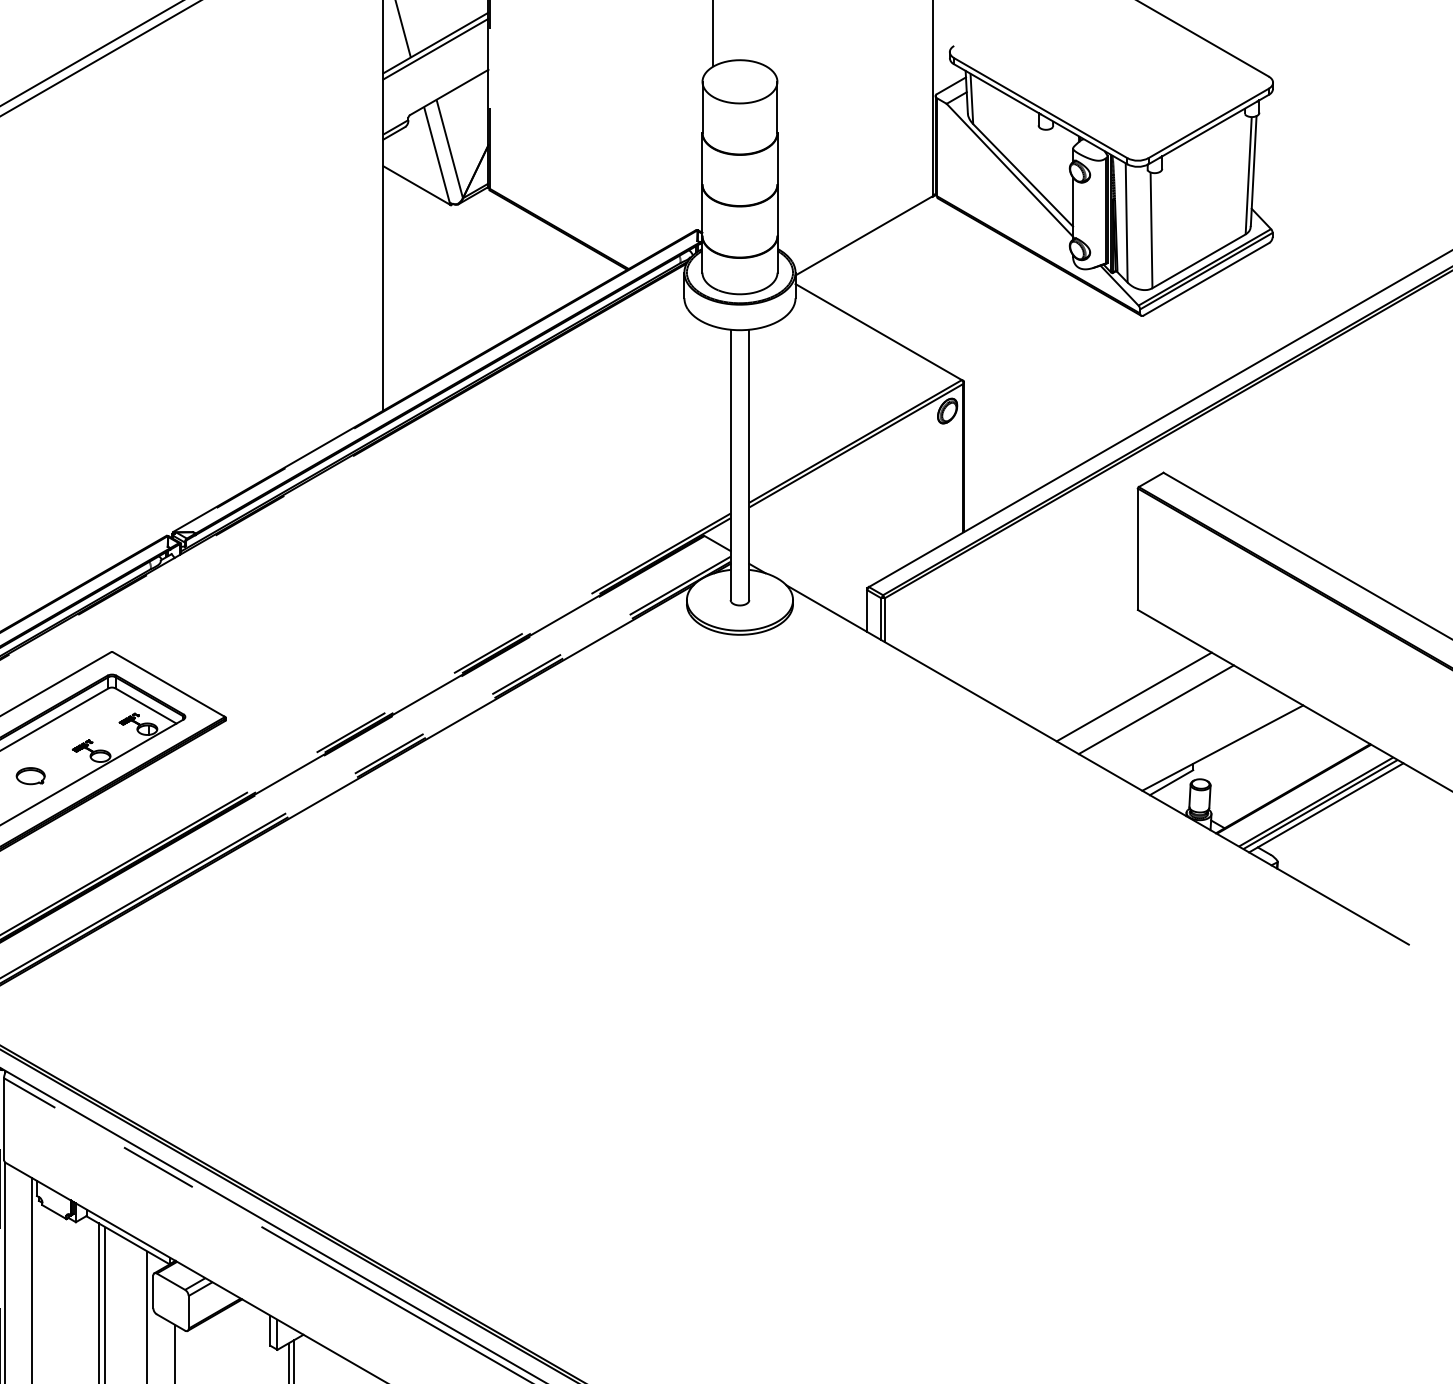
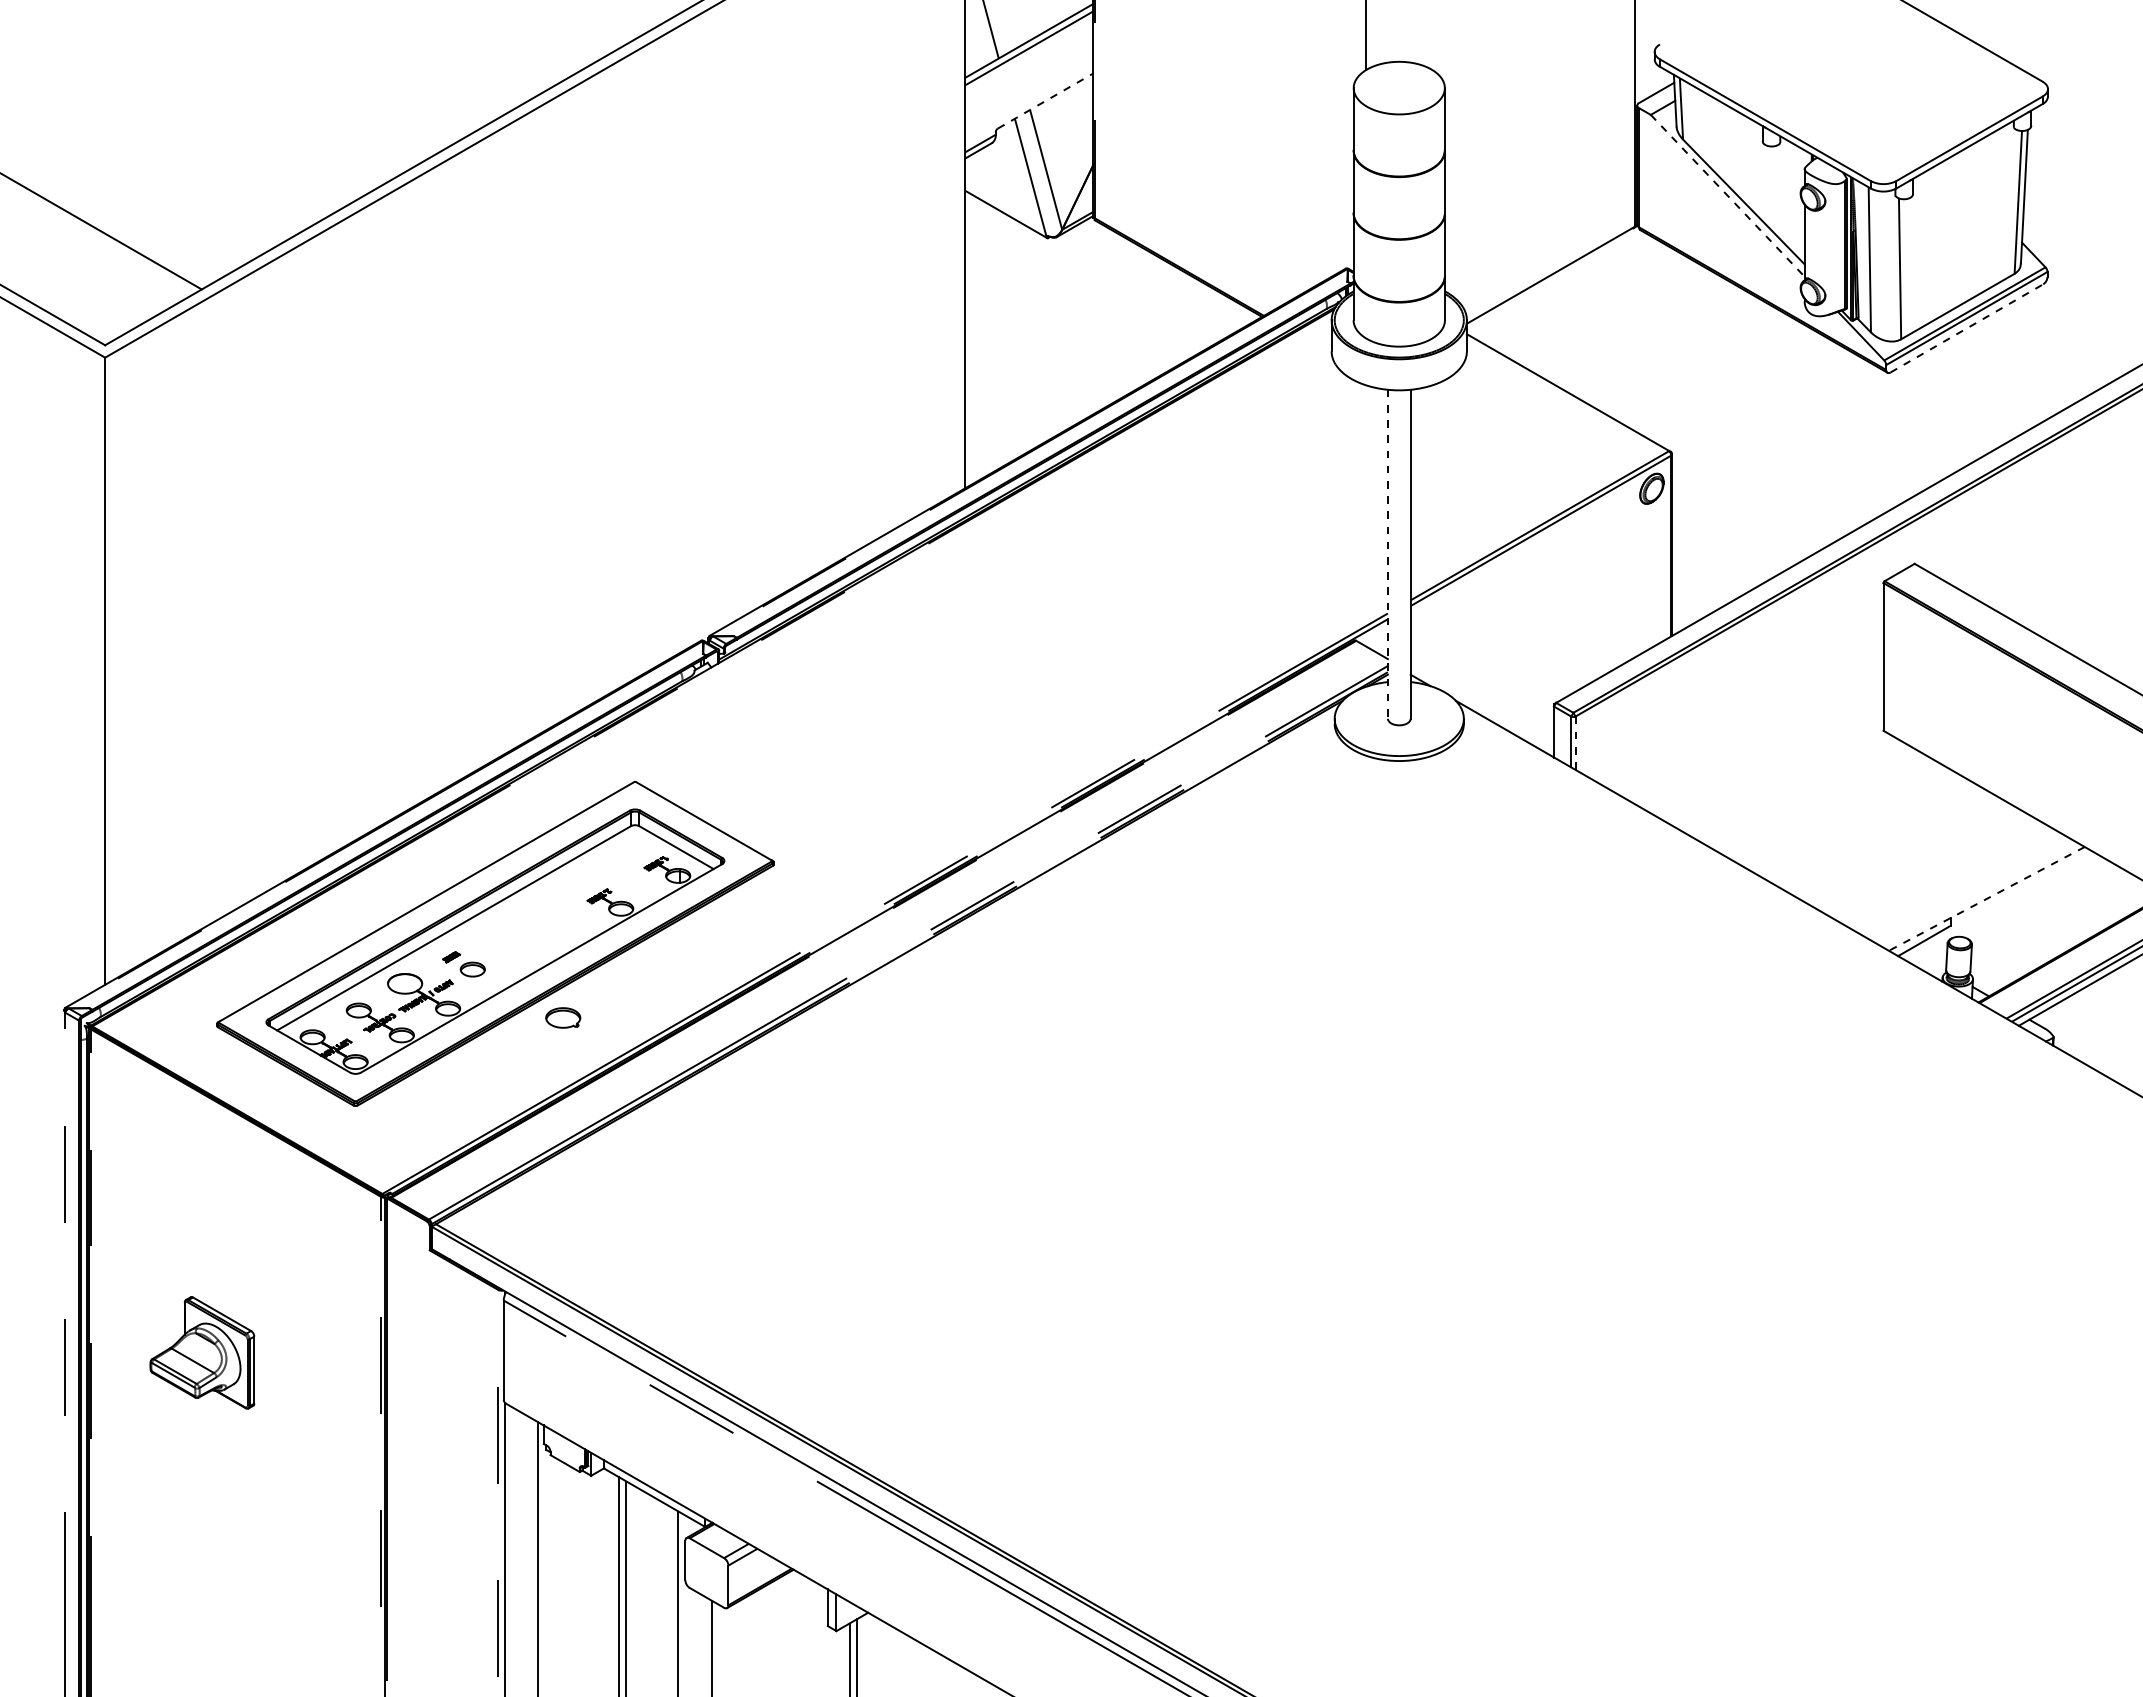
line: (450, 92) -> (1046, 100), solid -> dashed
line: (1009, 170) -> (1727, 195), solid -> dashed
line: (1206, 279) -> (1967, 328), solid -> dashed
line: (730, 465) -> (1387, 554), solid -> dashed
line: (884, 620) -> (1575, 743), solid -> dashed
line: (1133, 696) -> (1878, 836), removed
line: (1155, 709) -> (1905, 852), removed
line: (1222, 747) -> (1986, 898), solid -> dashed
part: (30, 775) -> (563, 1017), moved

